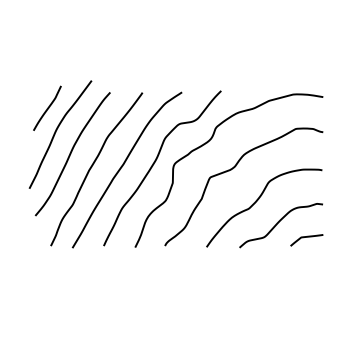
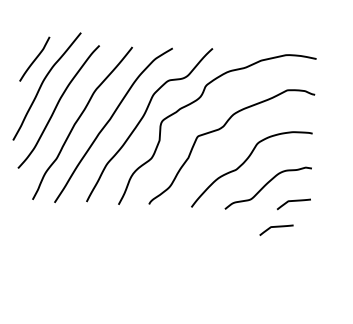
curve: (290, 263) -> (276, 227), added

